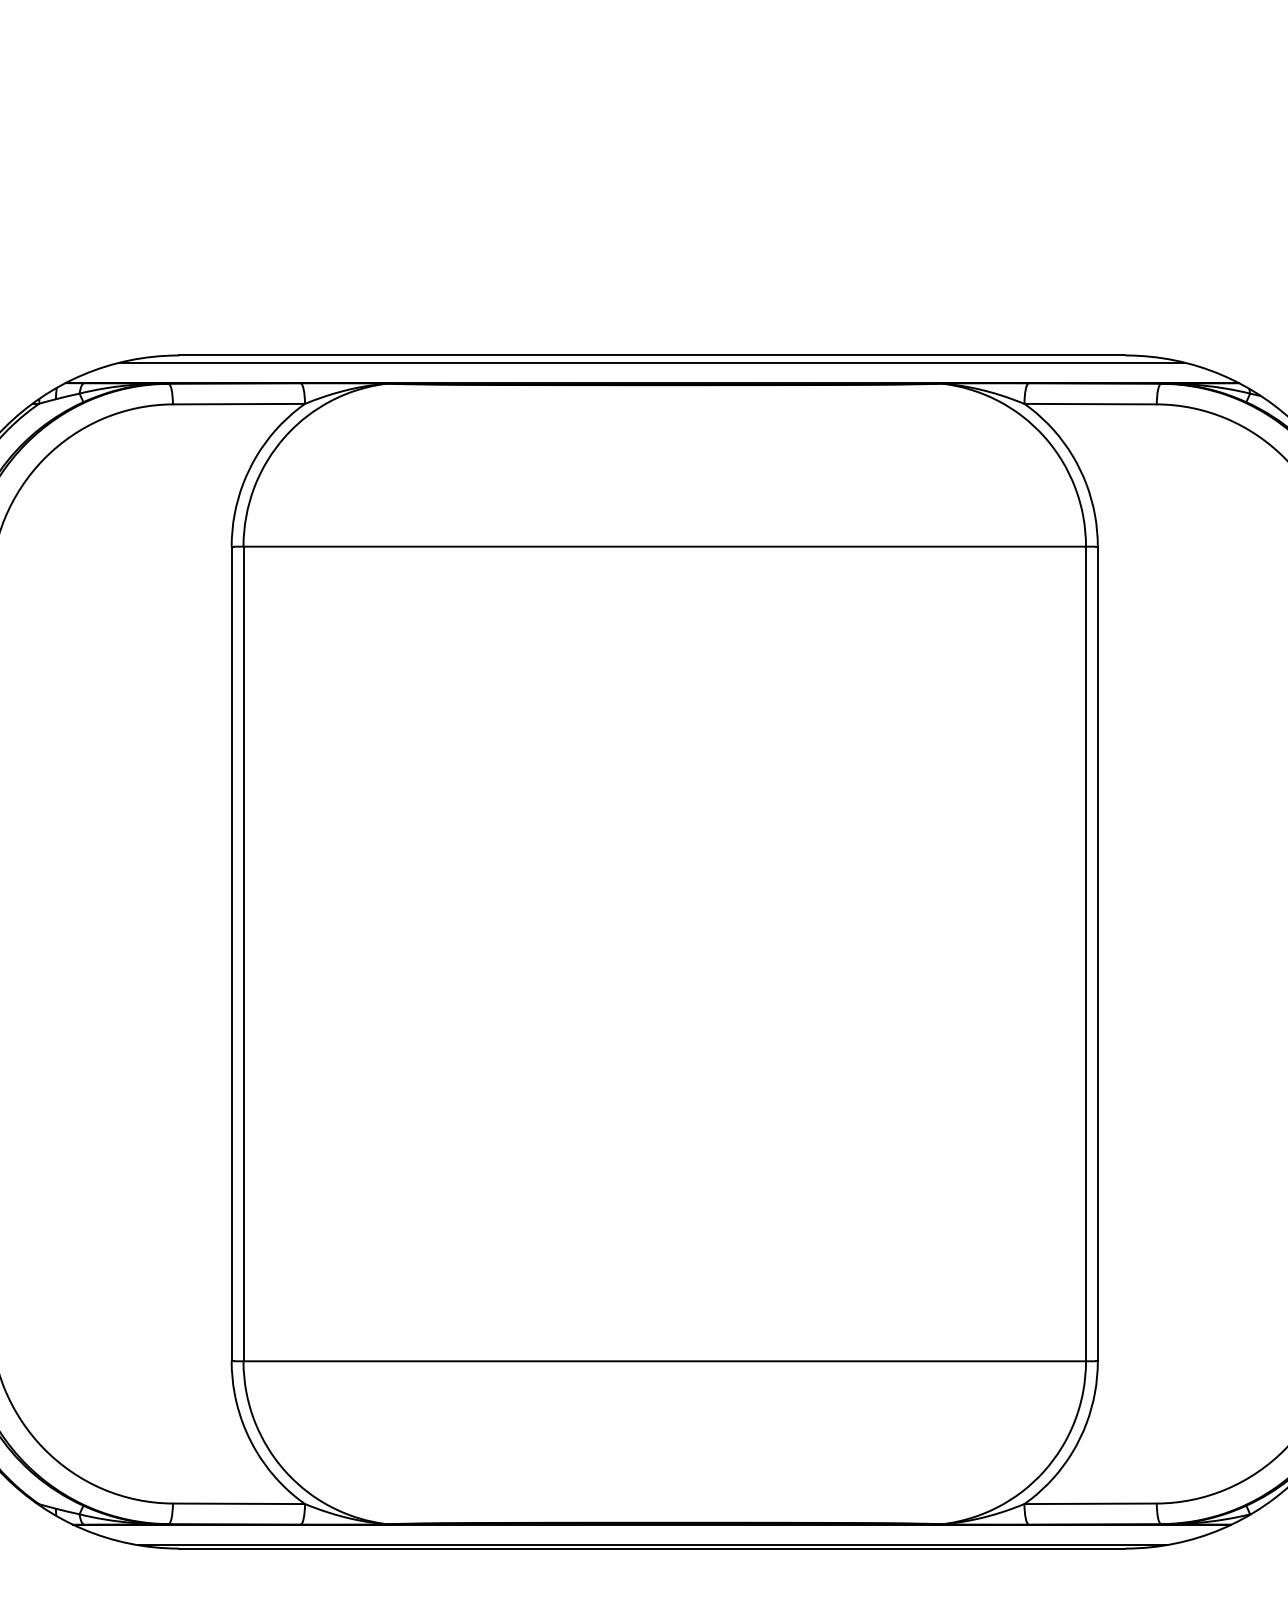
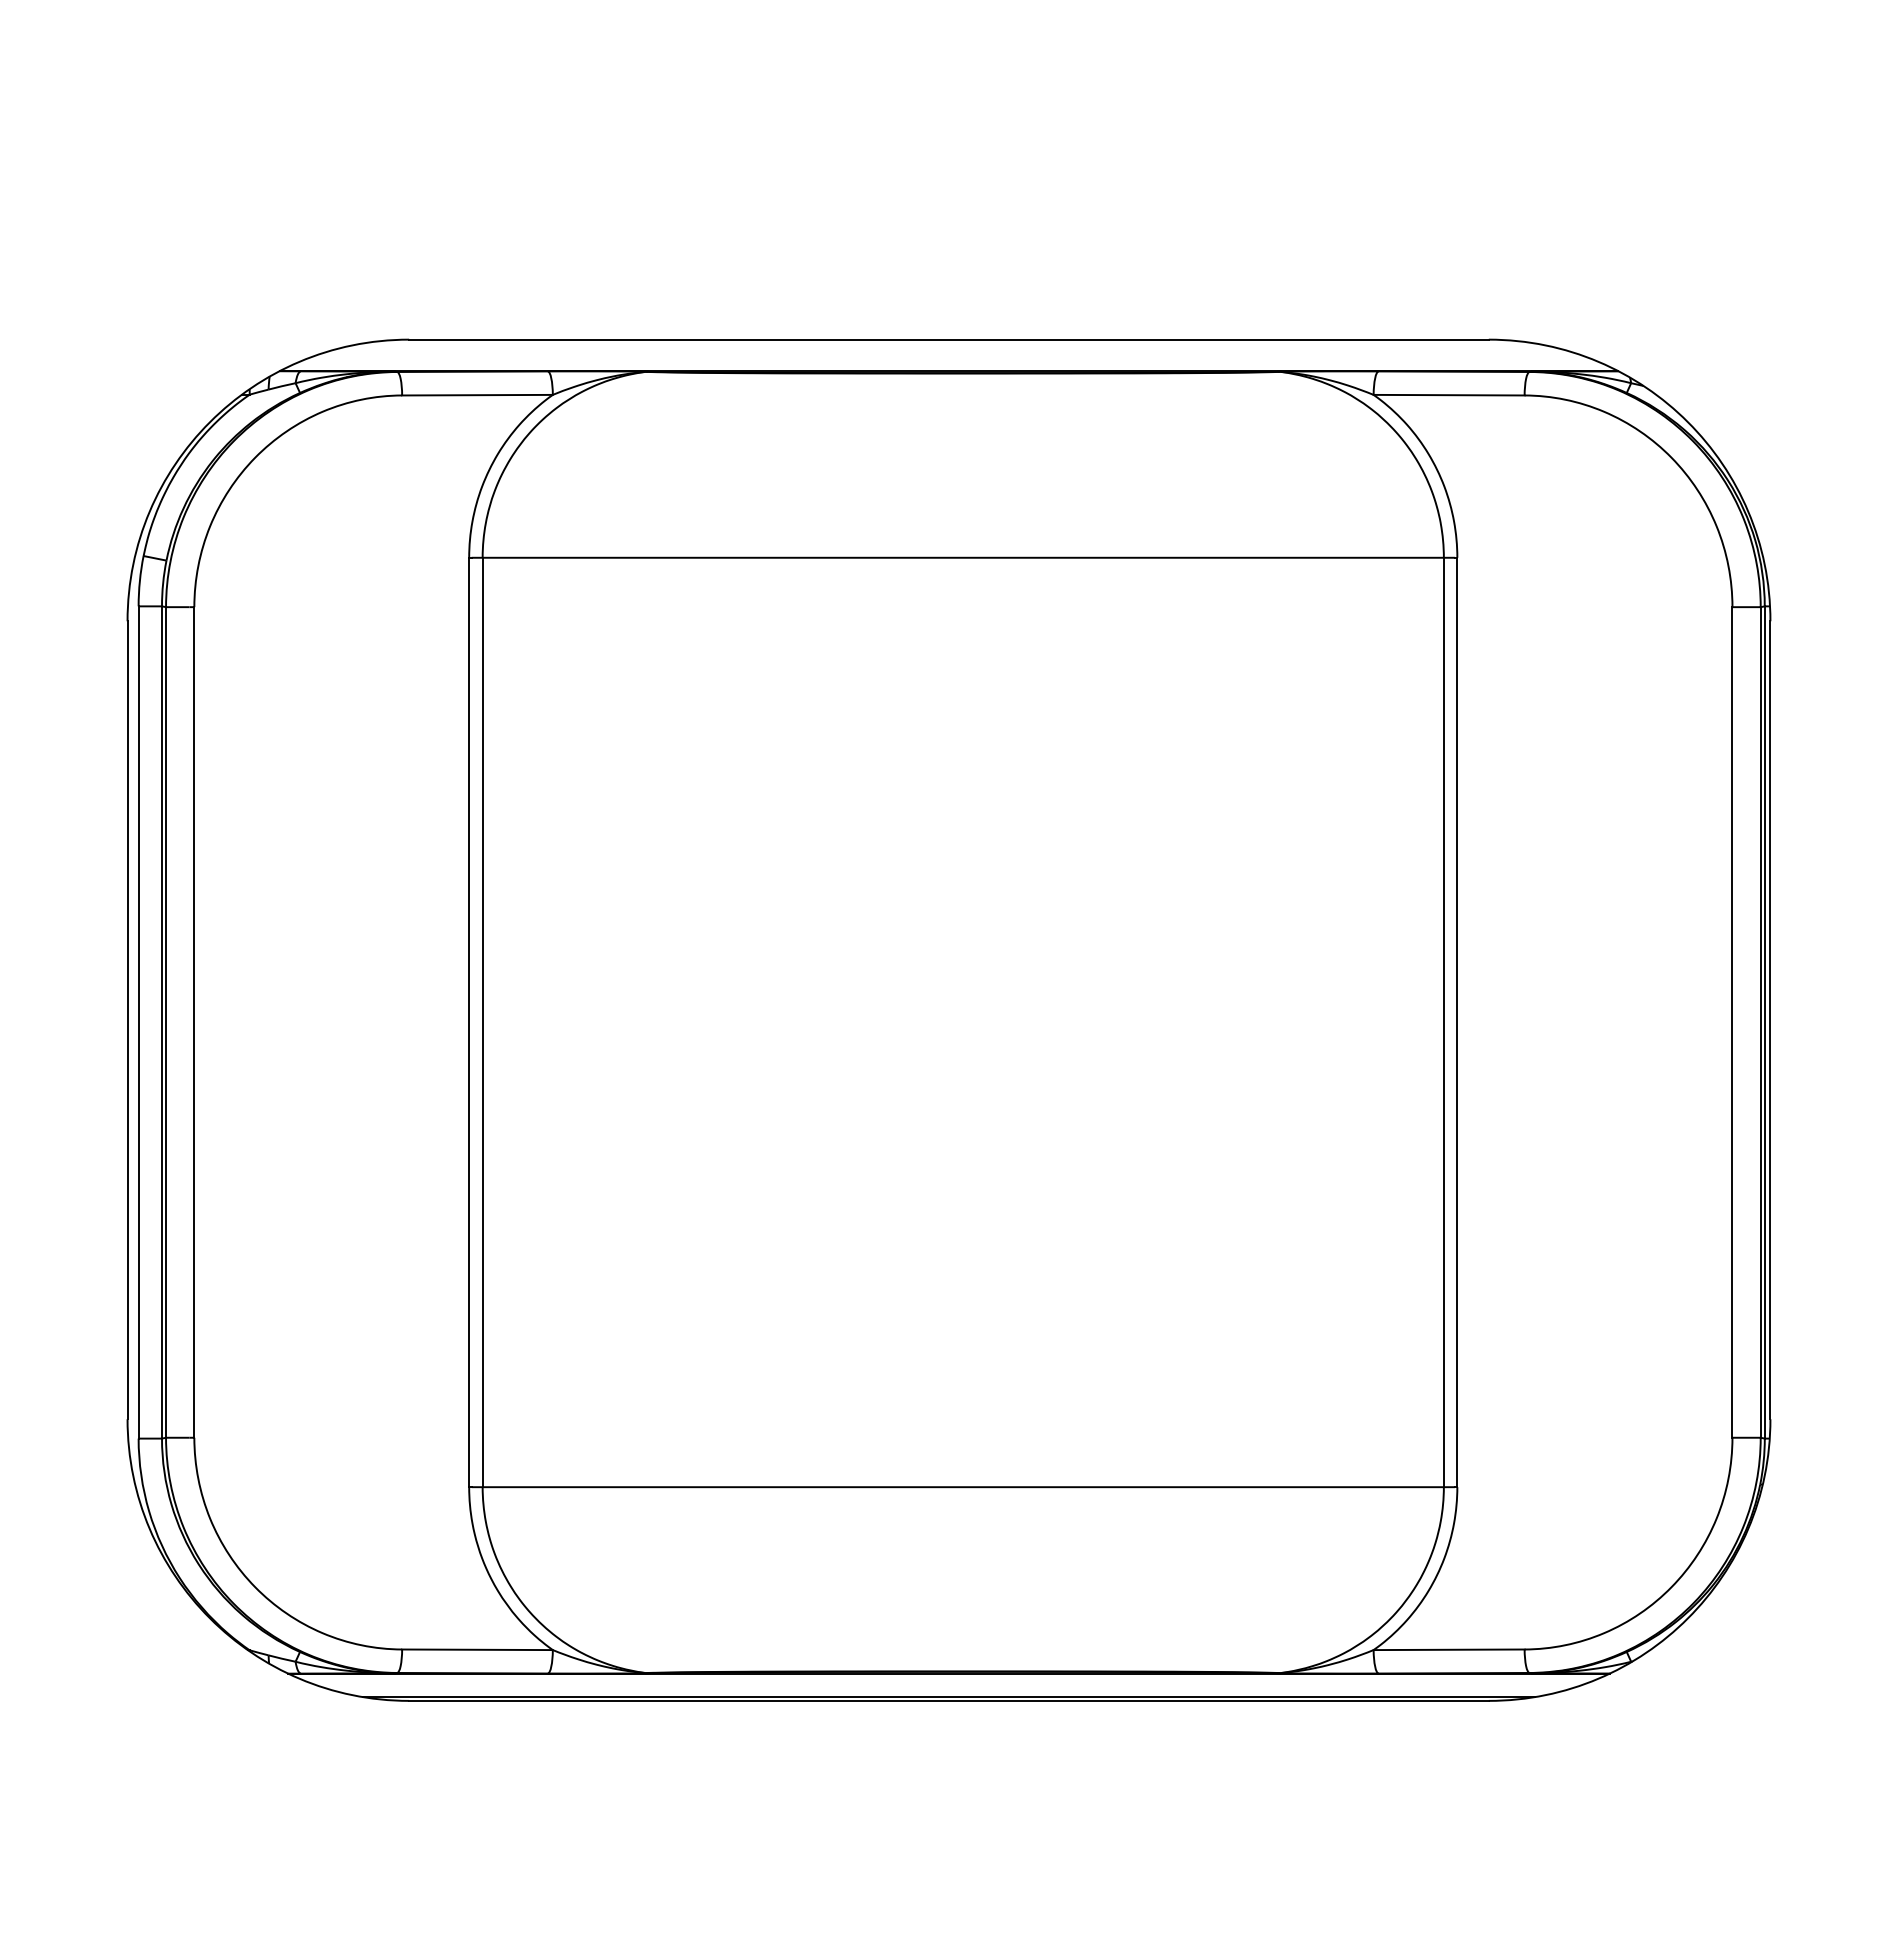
line: (651, 362) -> (948, 347), removed

